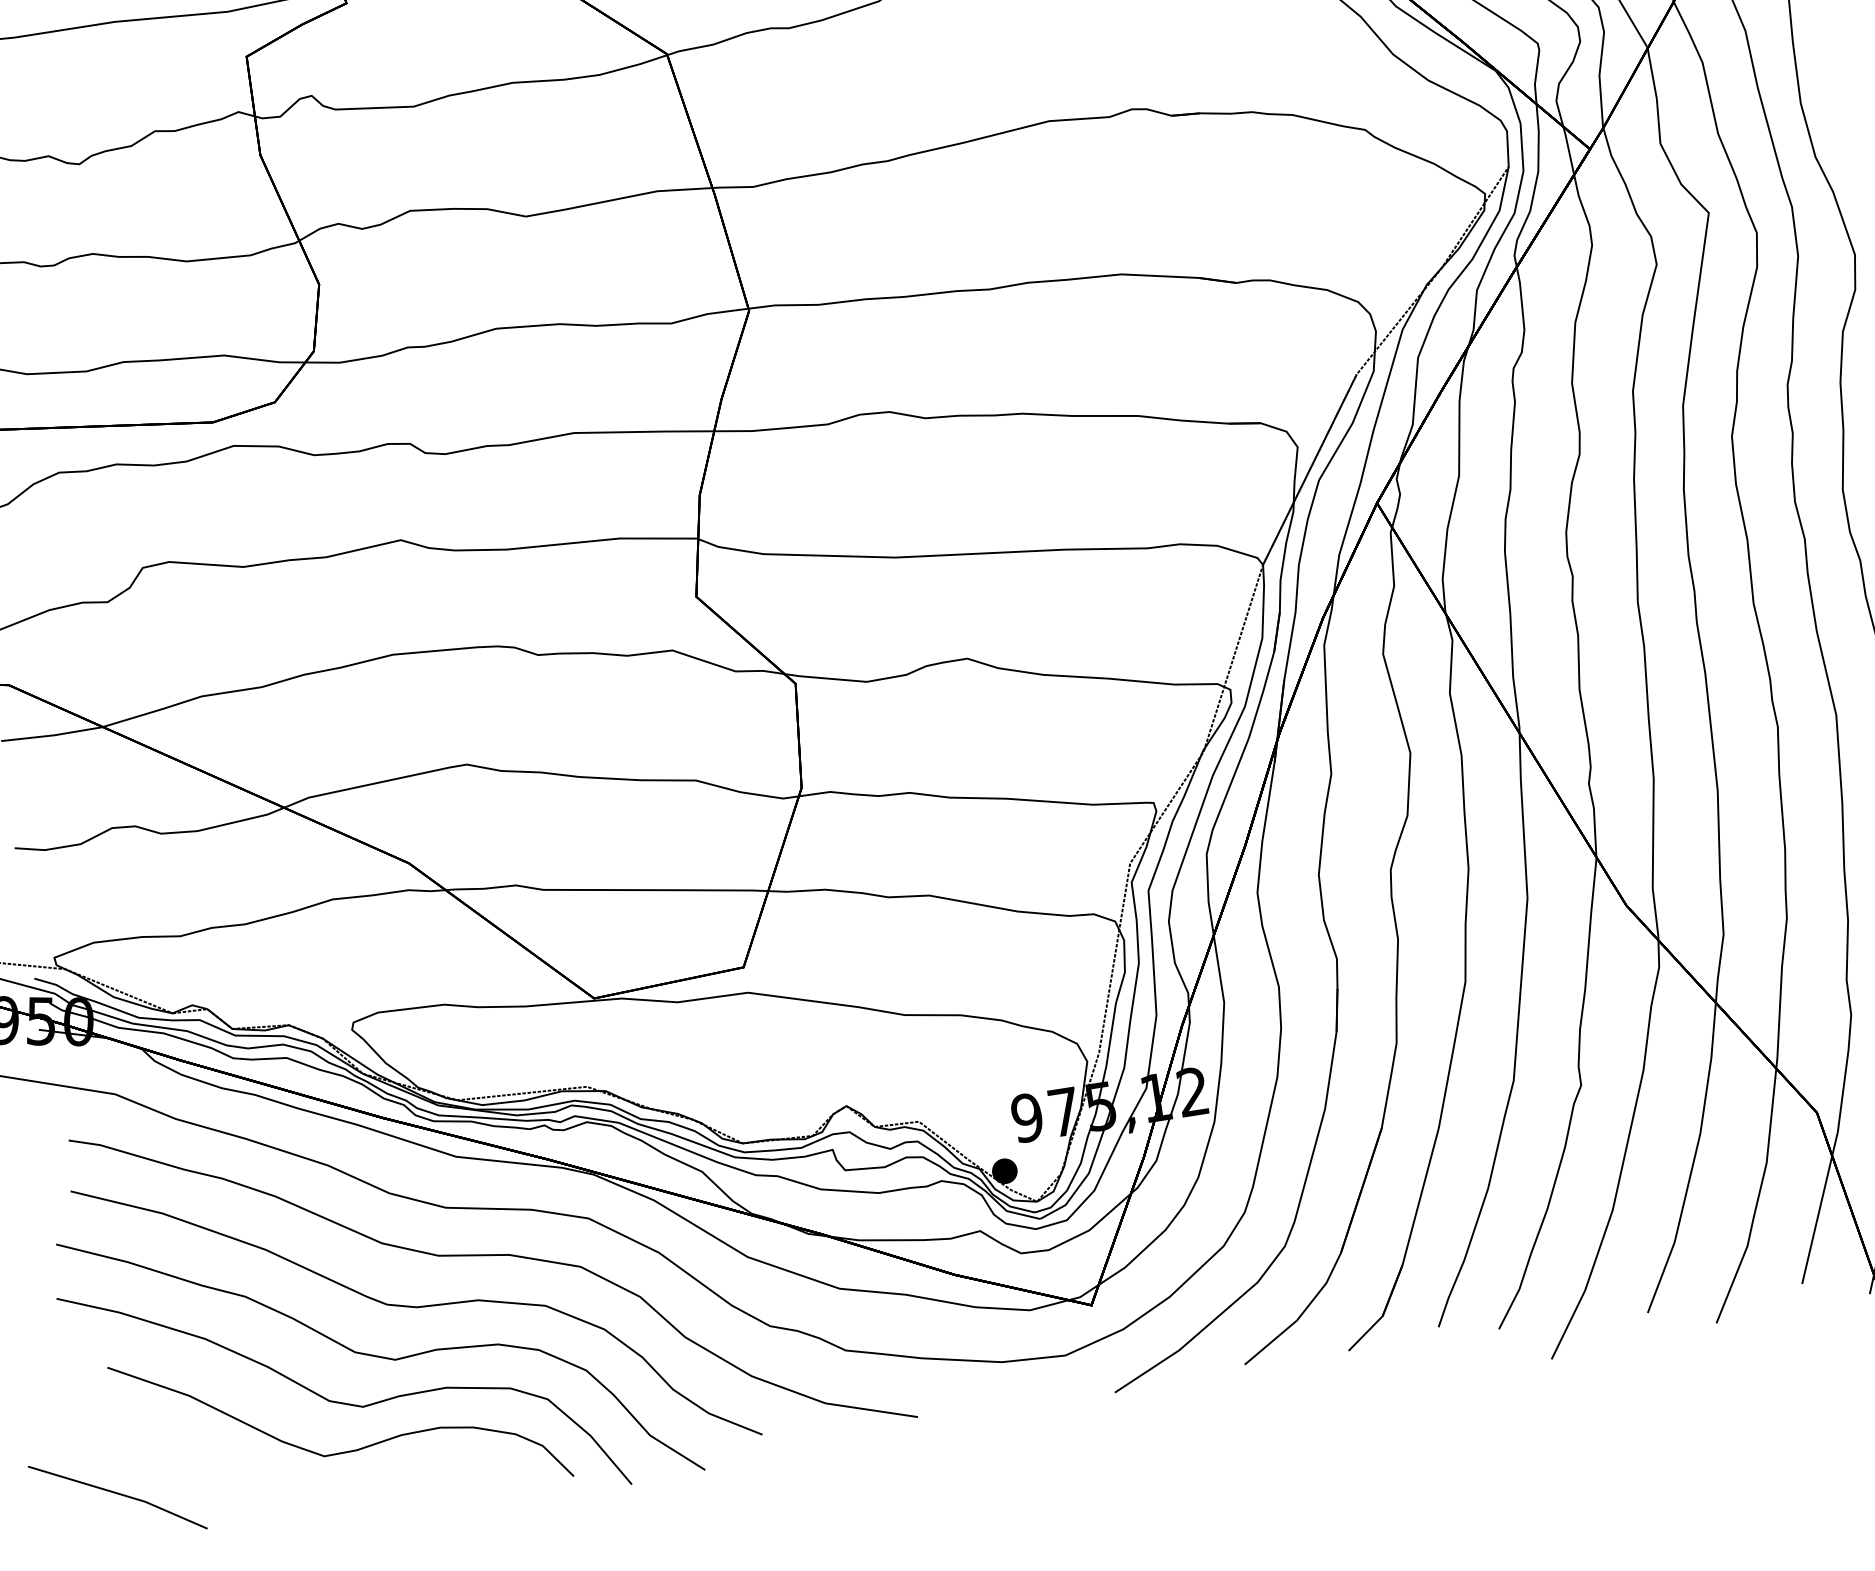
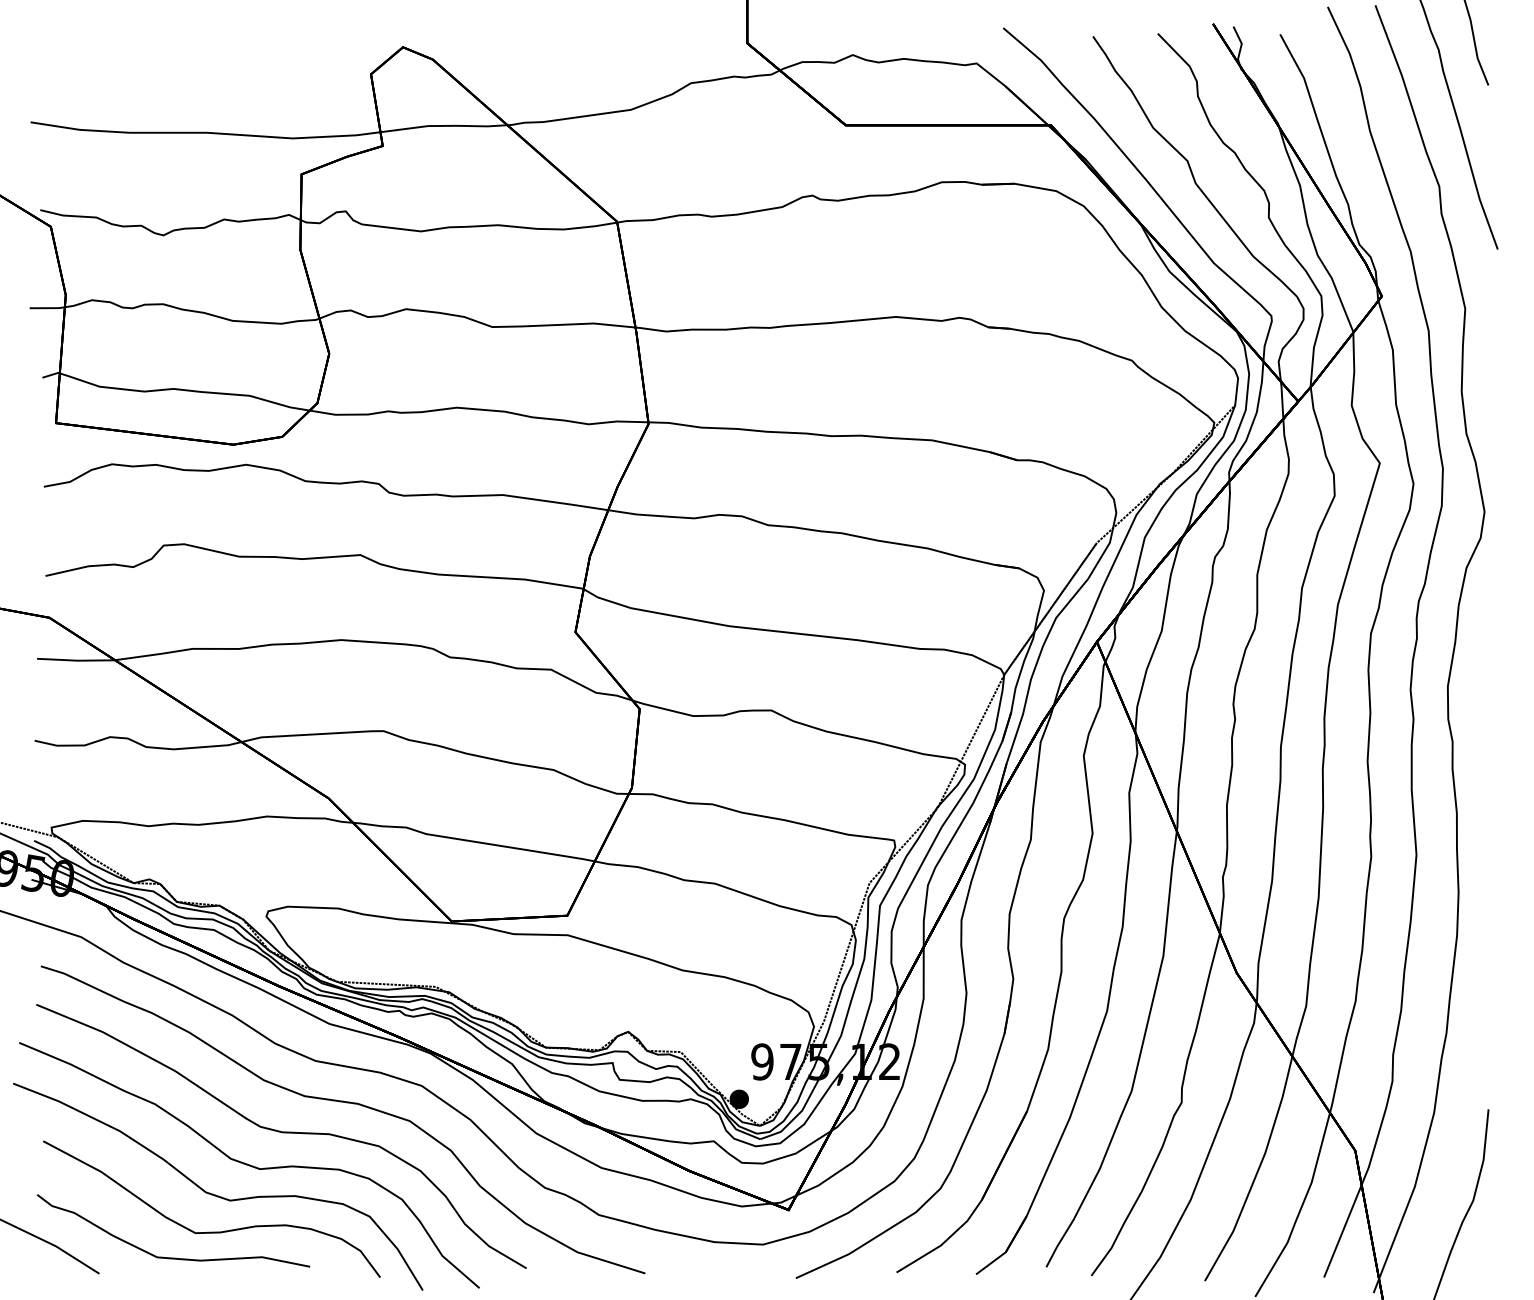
part: (300, 1492) -> (173, 1257), added

